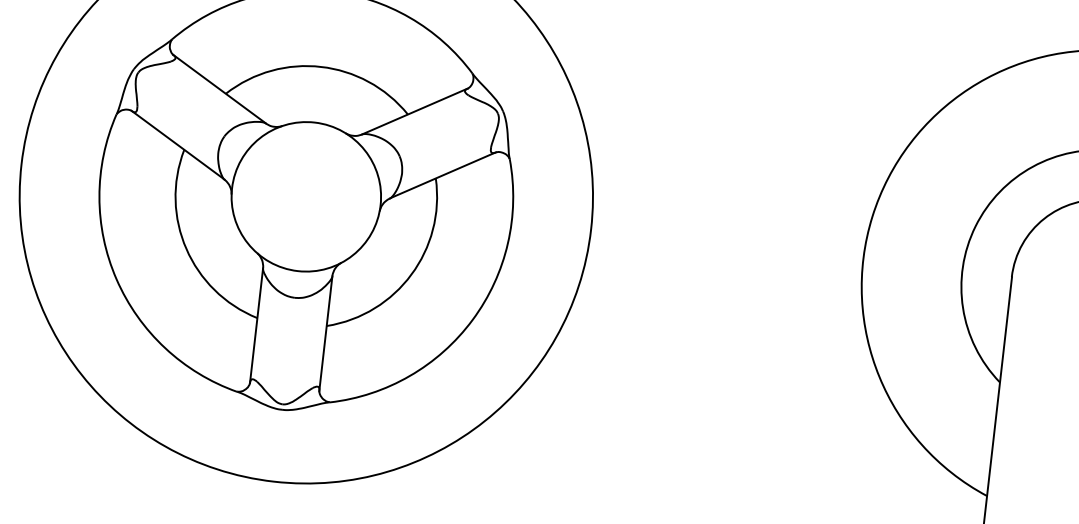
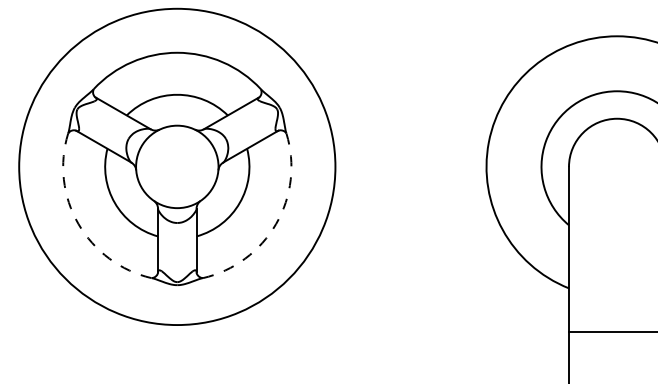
arc: (116, 280) -> (78, 224), solid -> dashed
arc: (473, 320) -> (276, 224), solid -> dashed

